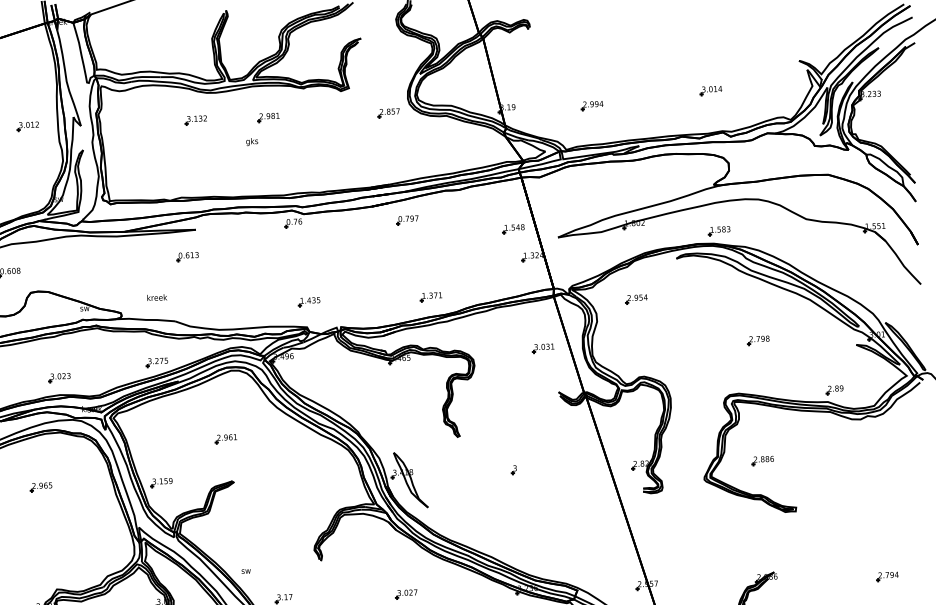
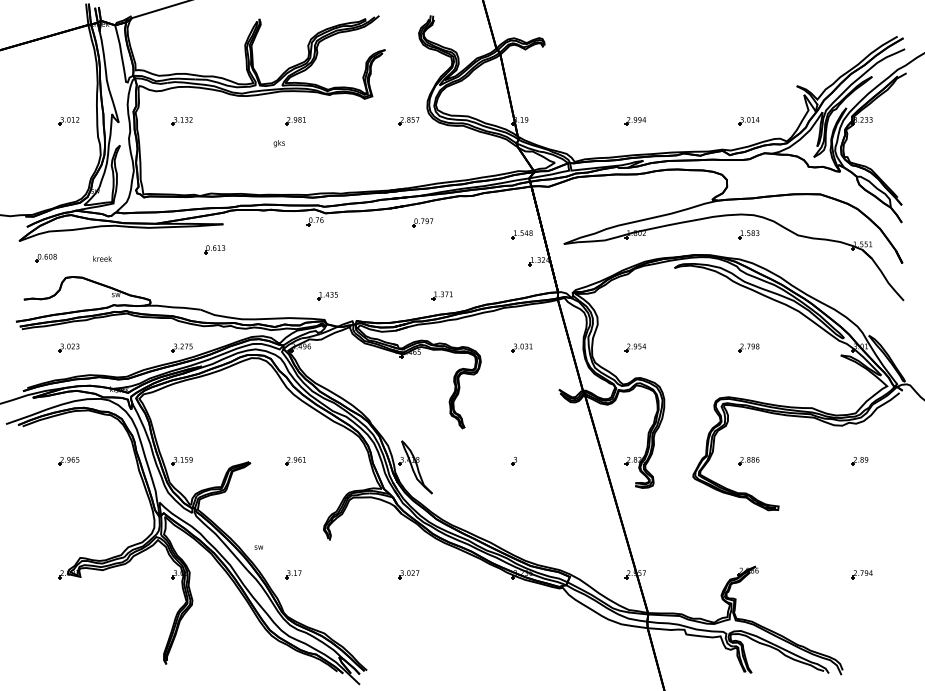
part: (710, 91) -> (748, 121), moved
part: (591, 106) -> (634, 121), moved
part: (195, 120) -> (181, 121), moved
part: (718, 231) -> (748, 234), moved
text: (157, 297) -> (102, 258), moved
part: (636, 298) -> (635, 347), moved
part: (542, 348) -> (521, 347), moved
part: (59, 377) -> (68, 347), moved
part: (834, 390) -> (859, 461), moved
part: (226, 439) -> (295, 461), moved

